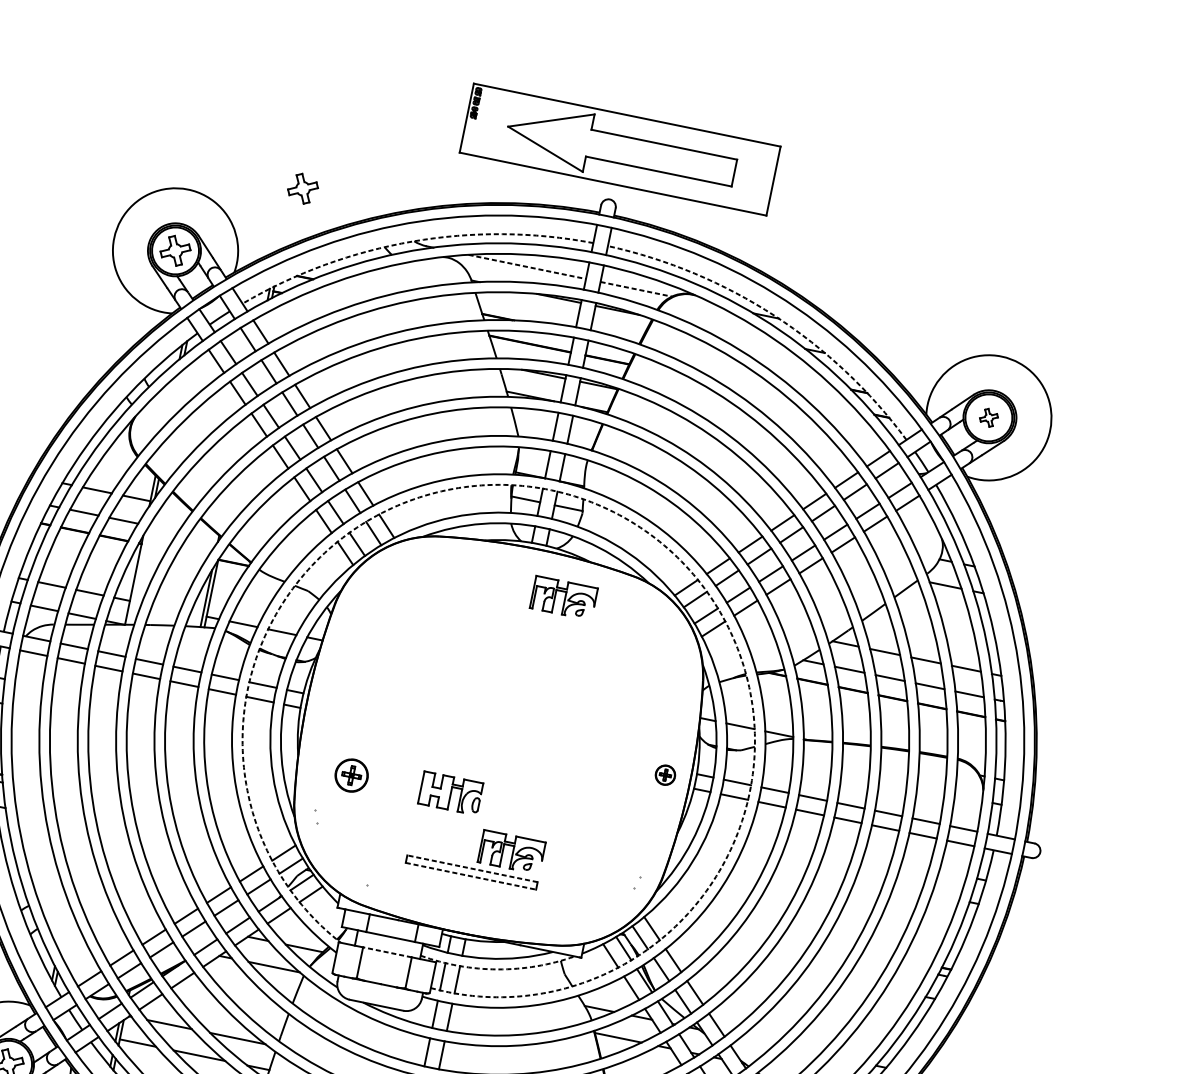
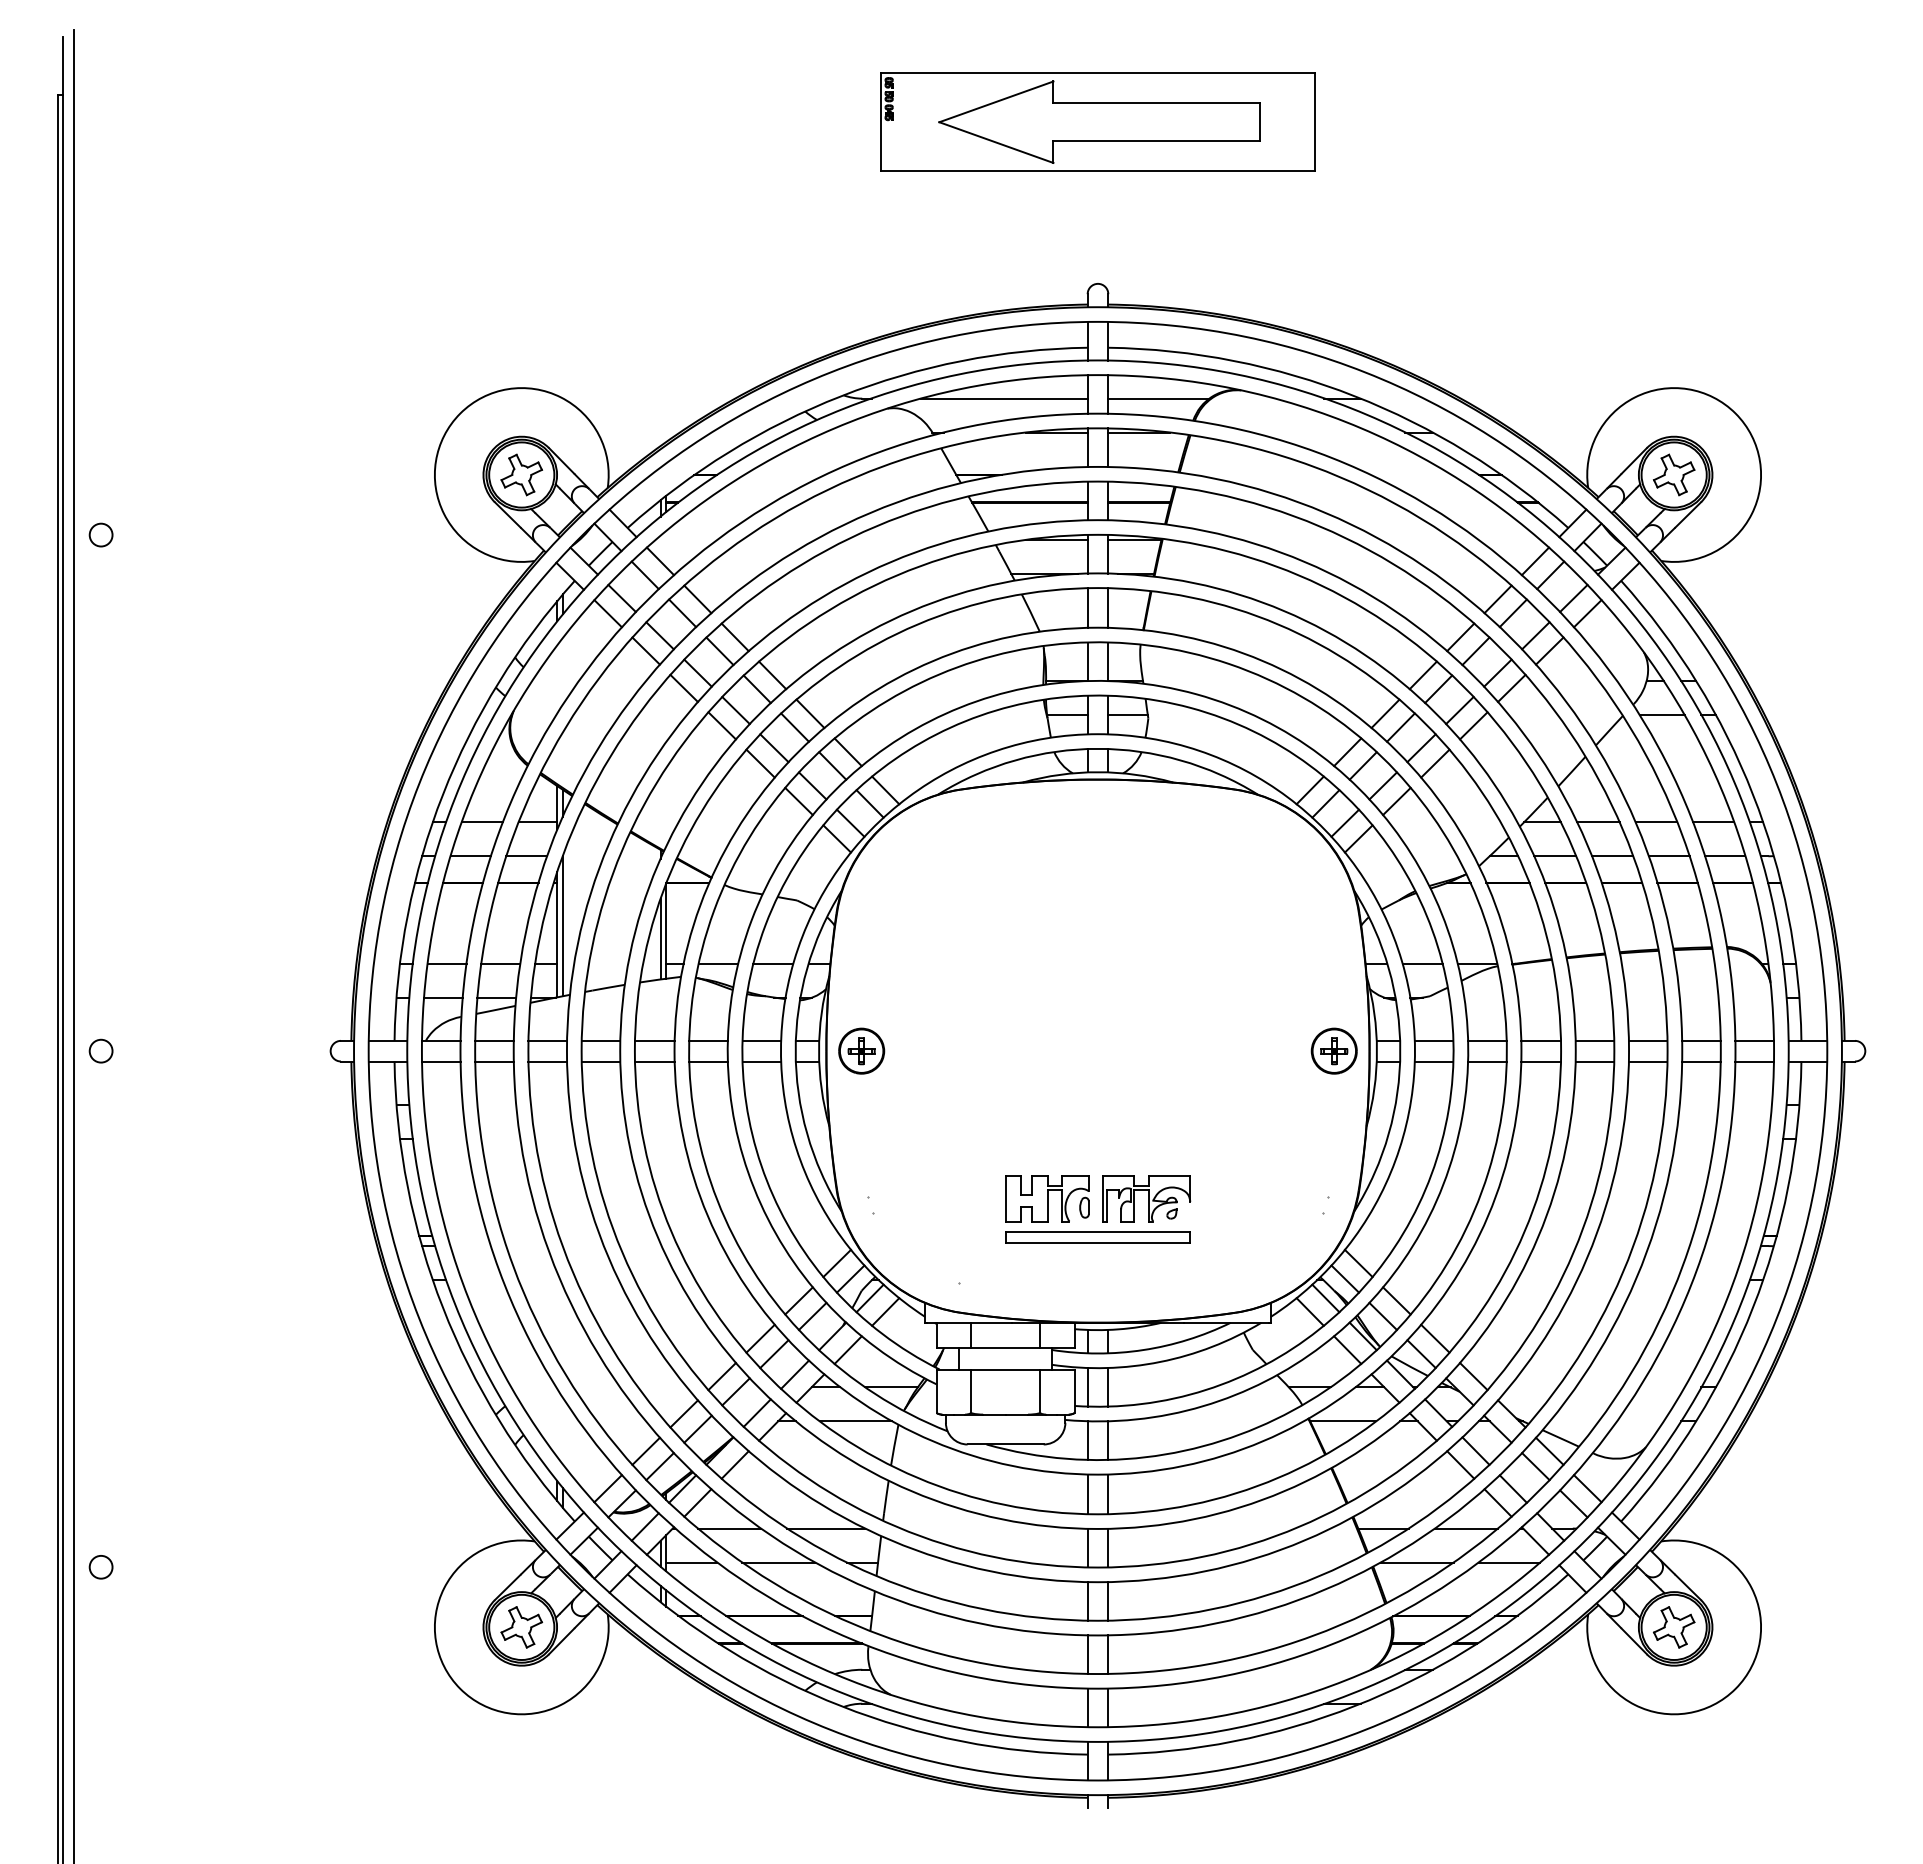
part: (619, 149) -> (1097, 121), moved
part: (302, 188) -> (677, 354), removed
arc: (412, 241) -> (841, 396), dashed -> solid
line: (527, 266) -> (1004, 398), dashed -> solid
line: (636, 289) -> (1158, 398), dashed -> solid
arc: (774, 316) -> (1354, 396), dashed -> solid
part: (989, 417) -> (1674, 474), size x1.67
arc: (613, 511) -> (1190, 707), dashed -> solid
line: (138, 575) -> (562, 926), added
part: (563, 597) -> (1146, 838), removed
part: (665, 774) -> (1333, 1050), size x1.67
part: (351, 775) -> (861, 1050), moved
part: (450, 793) -> (1047, 1198), moved
line: (472, 868) -> (1097, 1232), dashed -> solid
line: (471, 876) -> (1098, 1242), dashed -> solid
line: (387, 952) -> (1005, 1369), dashed -> solid
arc: (497, 969) -> (1160, 1361), dashed -> solid

